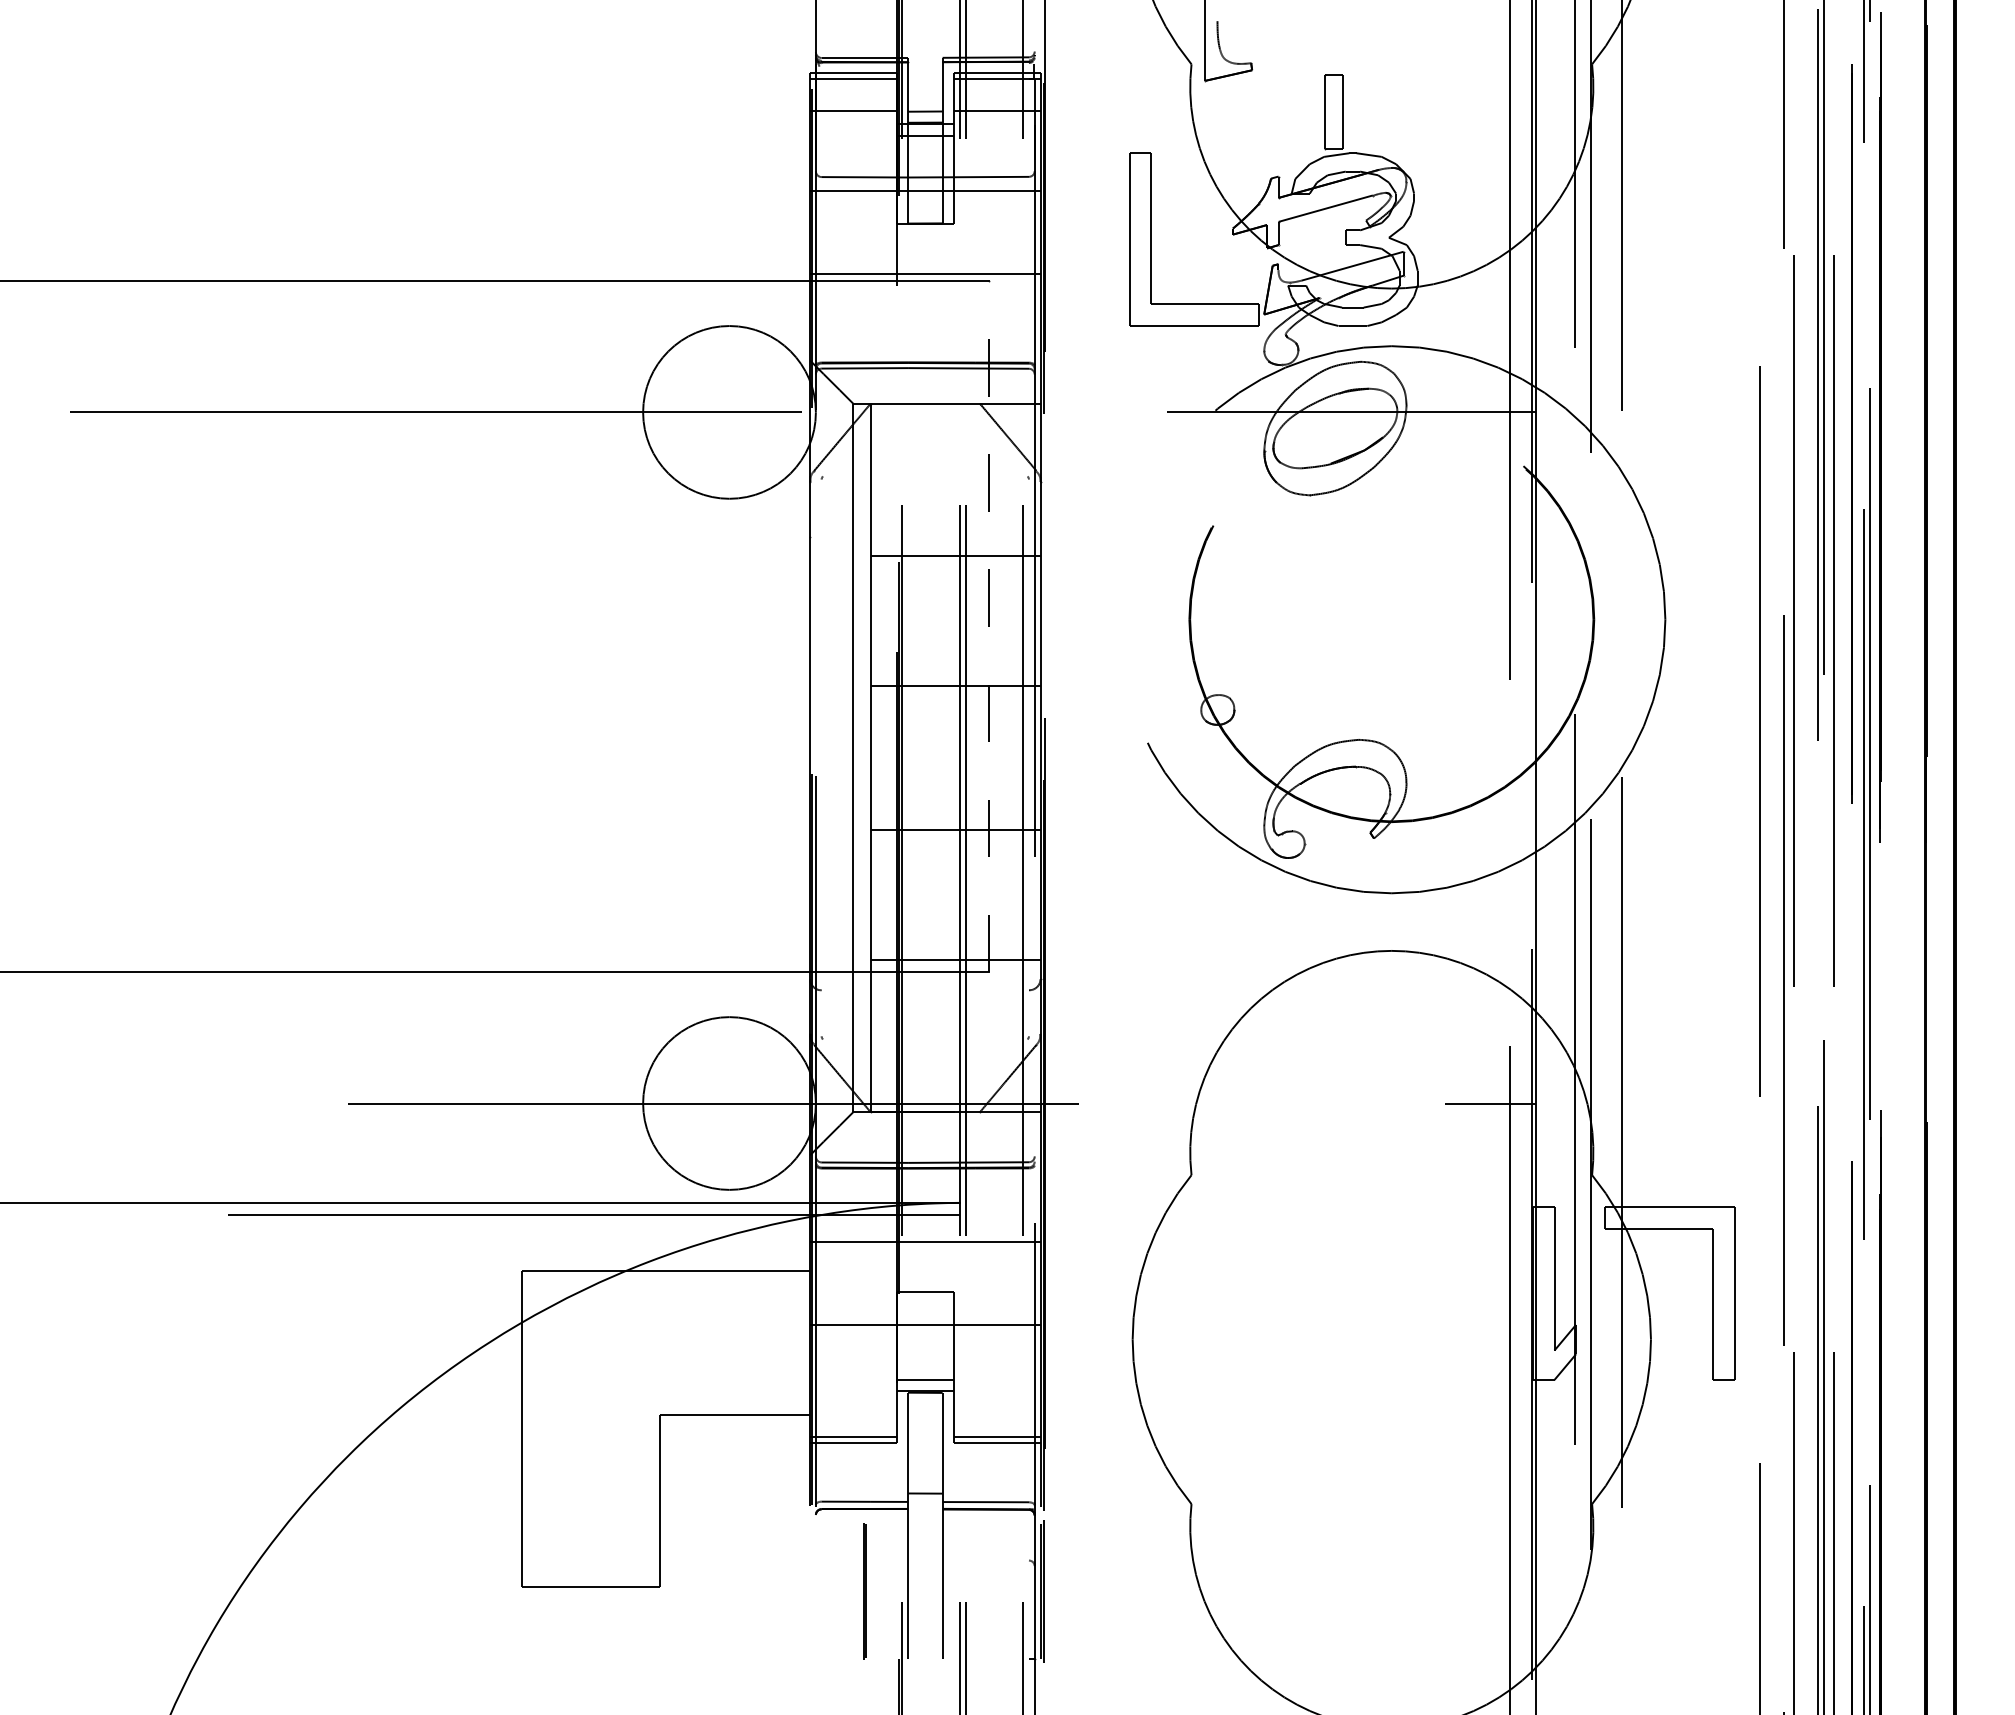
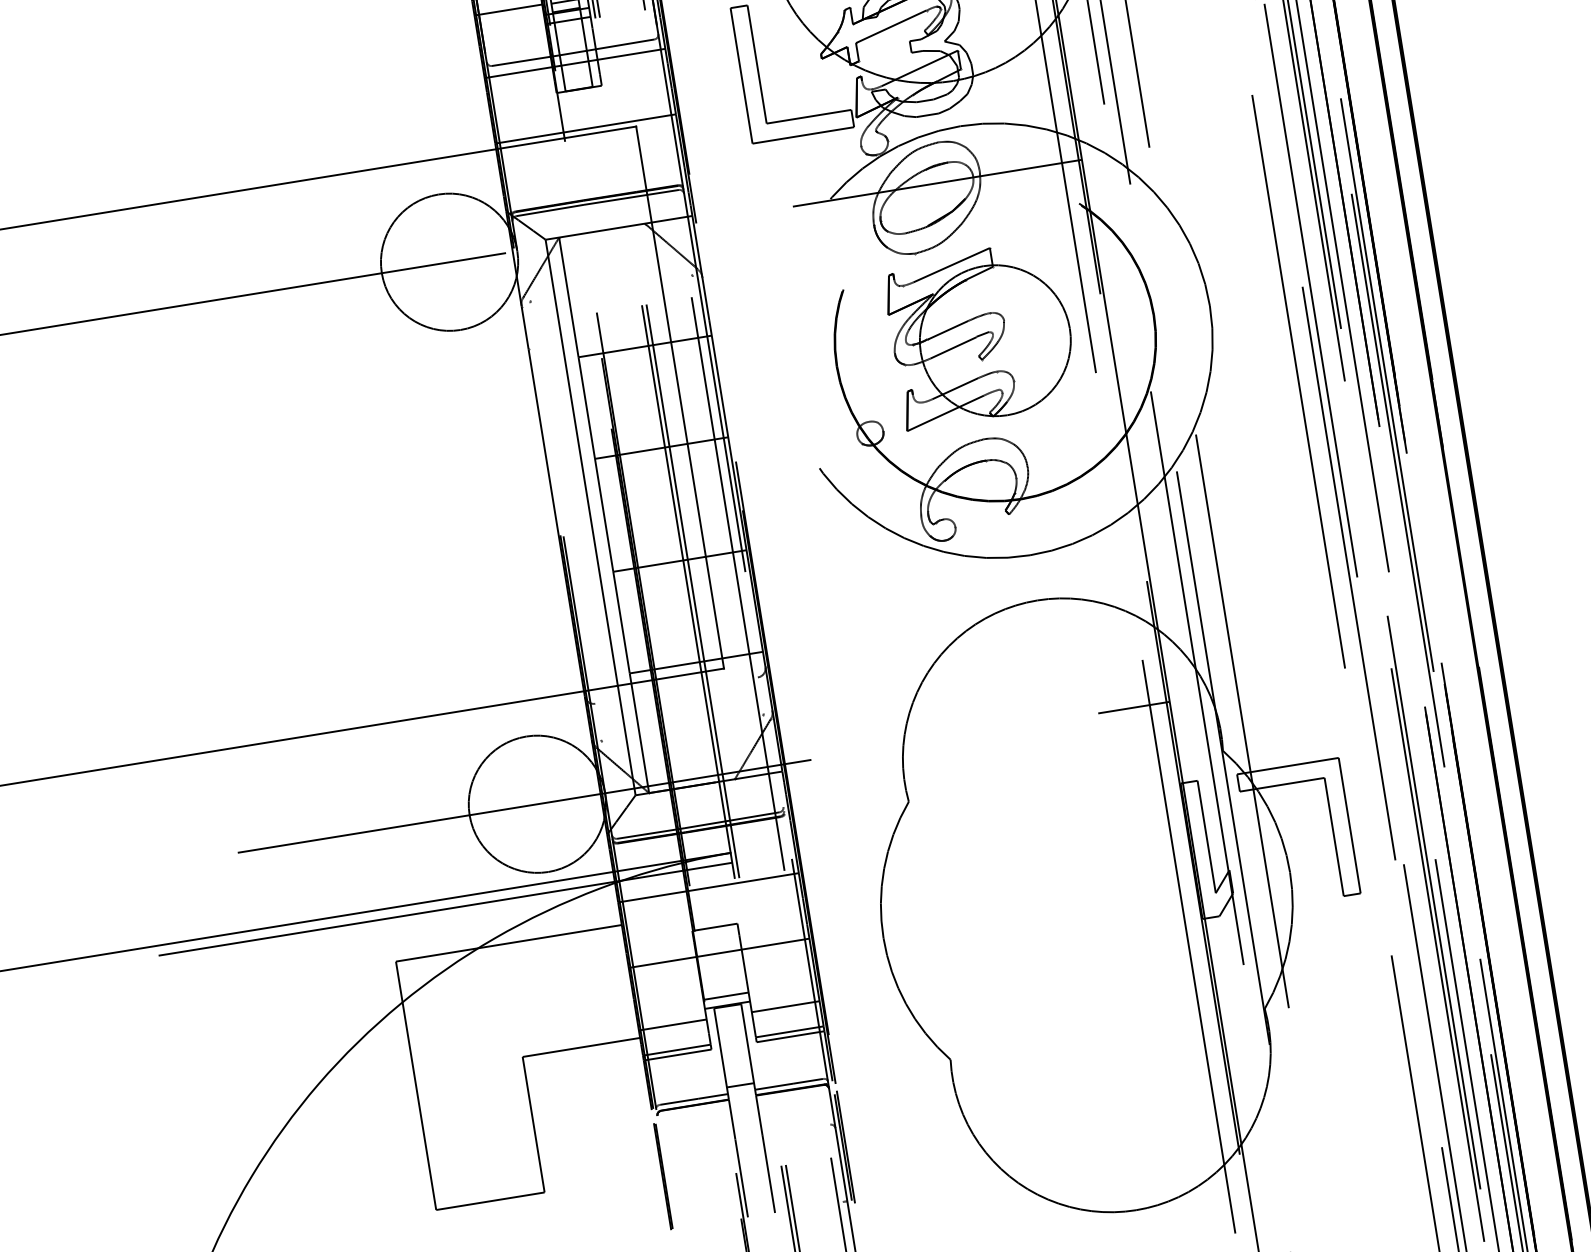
part: (1375, 608) -> (981, 333), added
line: (988, 626) -> (679, 397), dashed -> solid
line: (853, 1405) -> (672, 1025), added
line: (997, 1405) -> (785, 1007), added
line: (864, 1591) -> (662, 1176), moved

